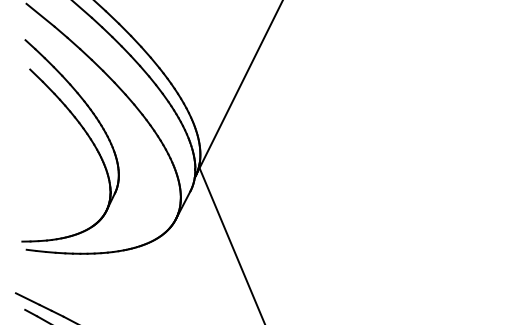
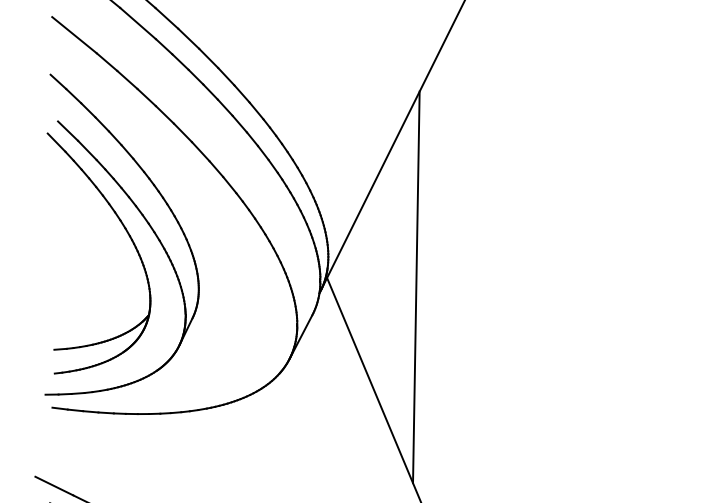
part: (74, 142) -> (128, 237), added
line: (255, 173) -> (415, 286), added

